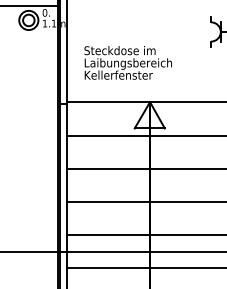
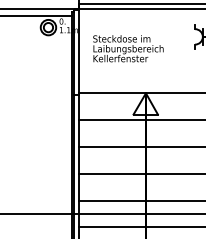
text: (128, 62) -> (128, 48), moved

